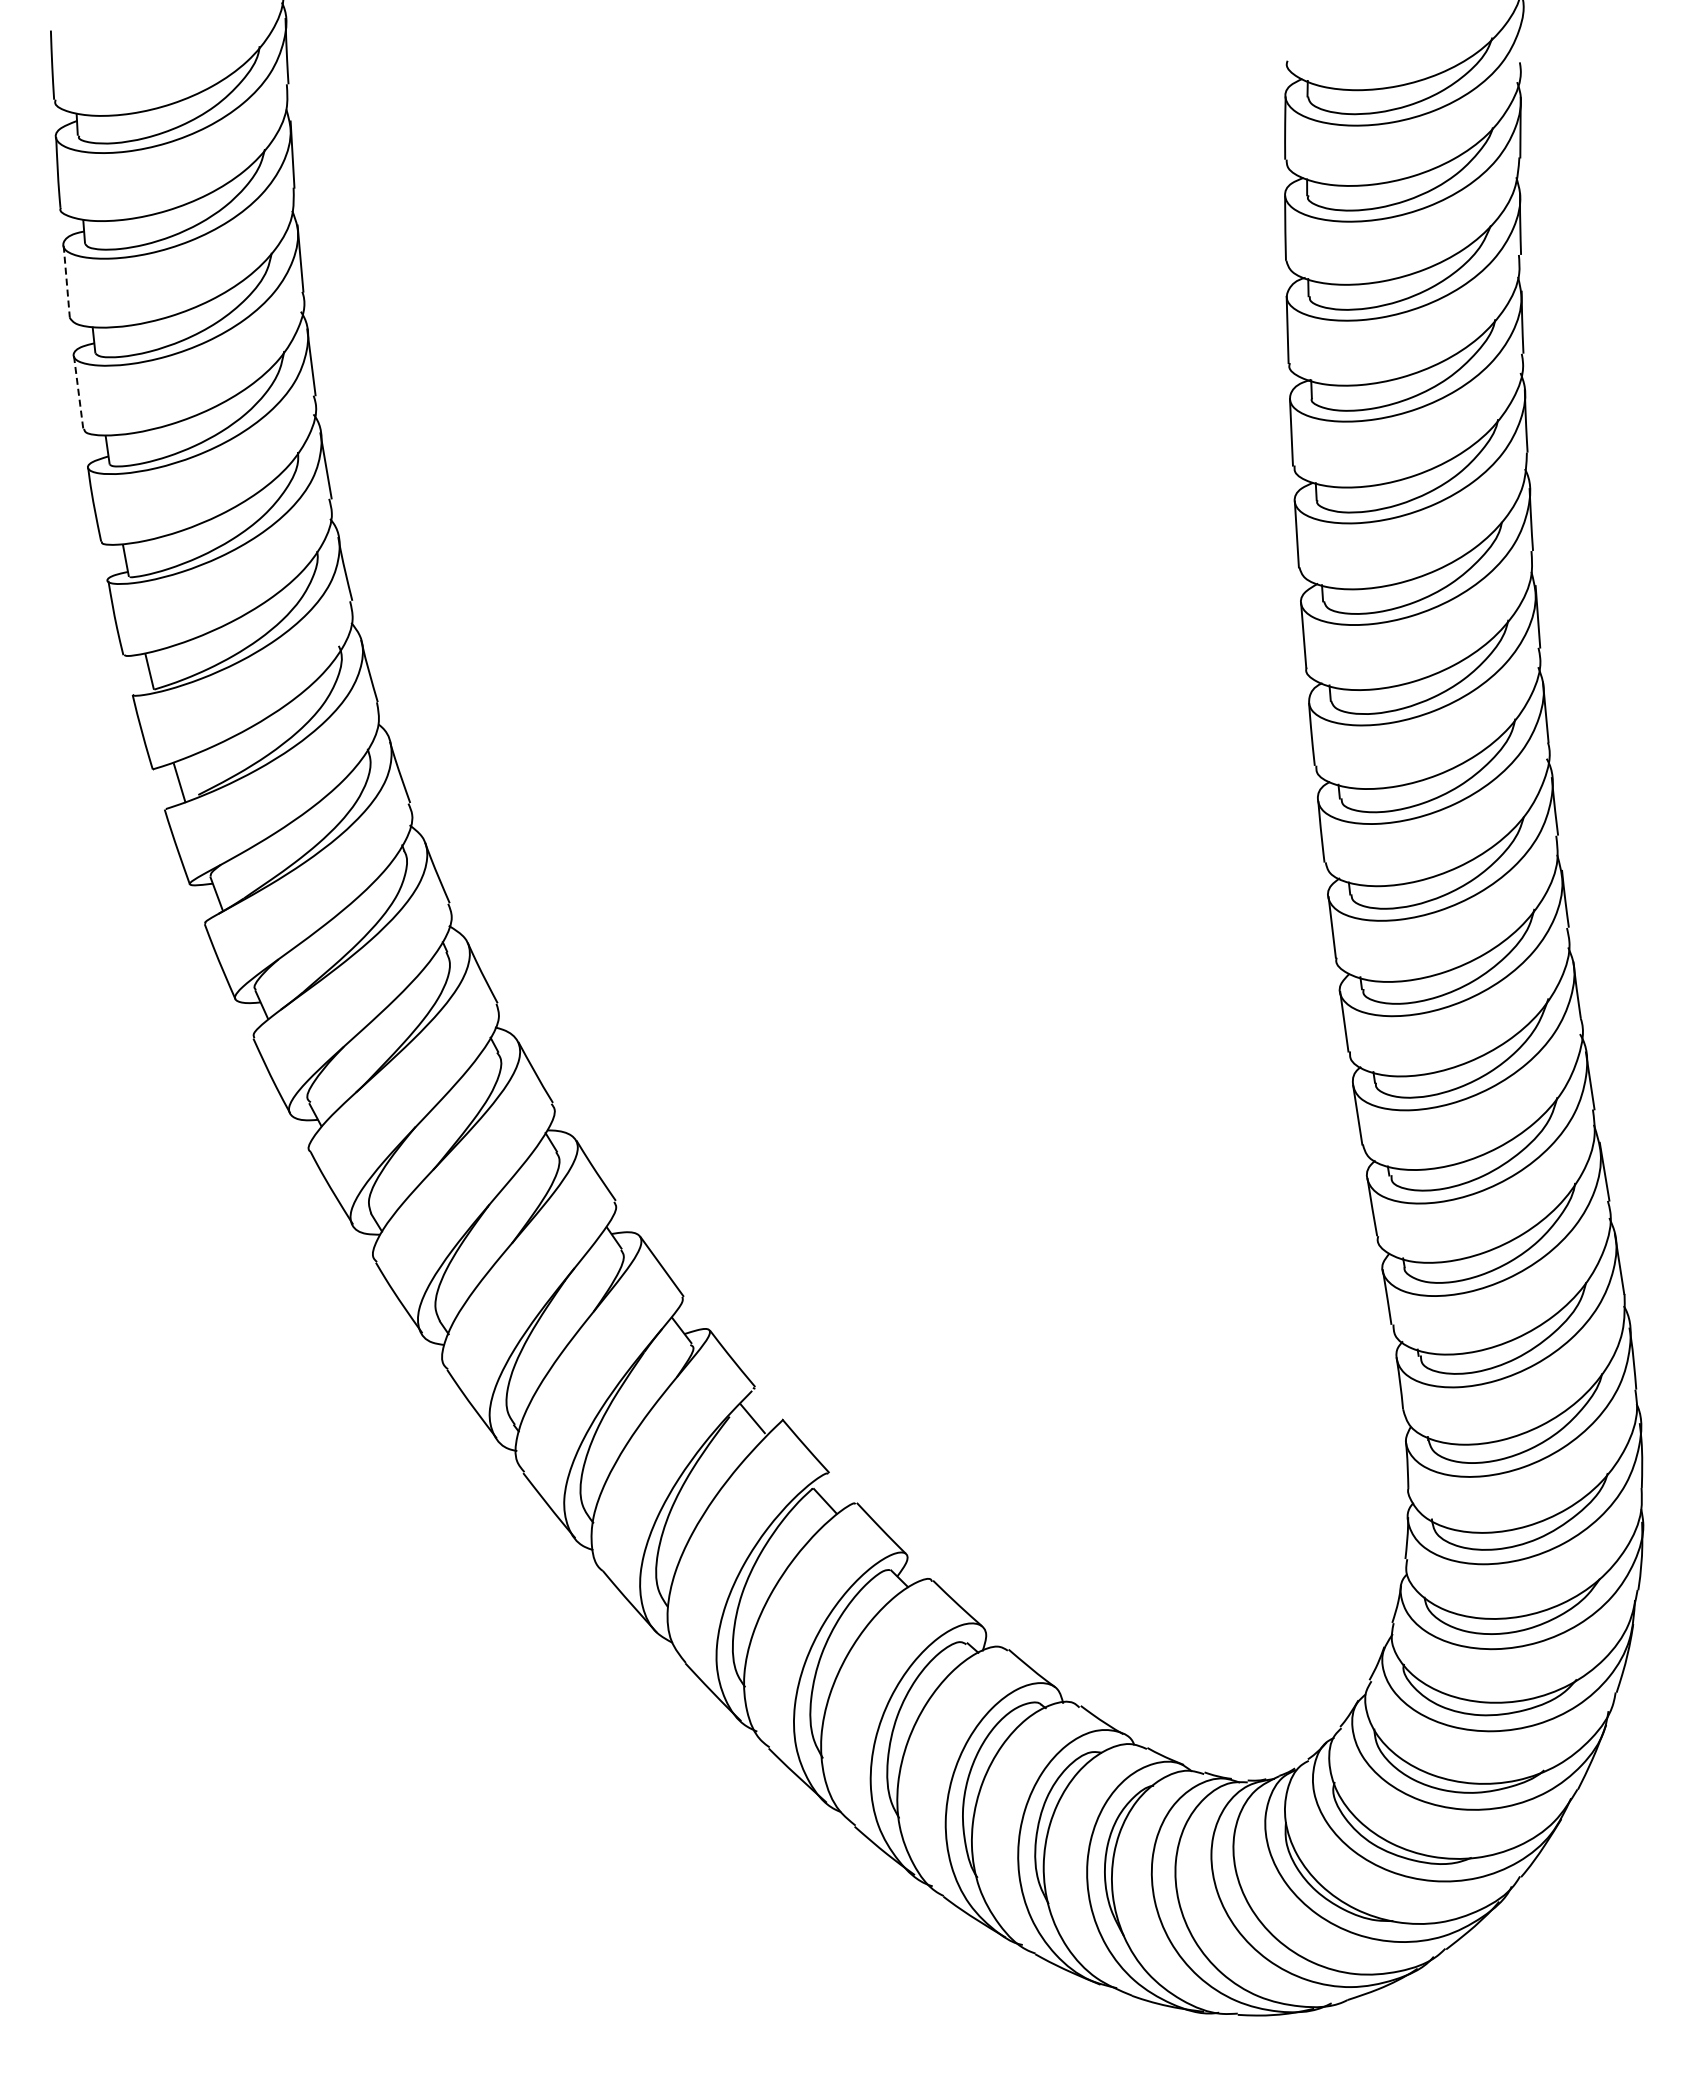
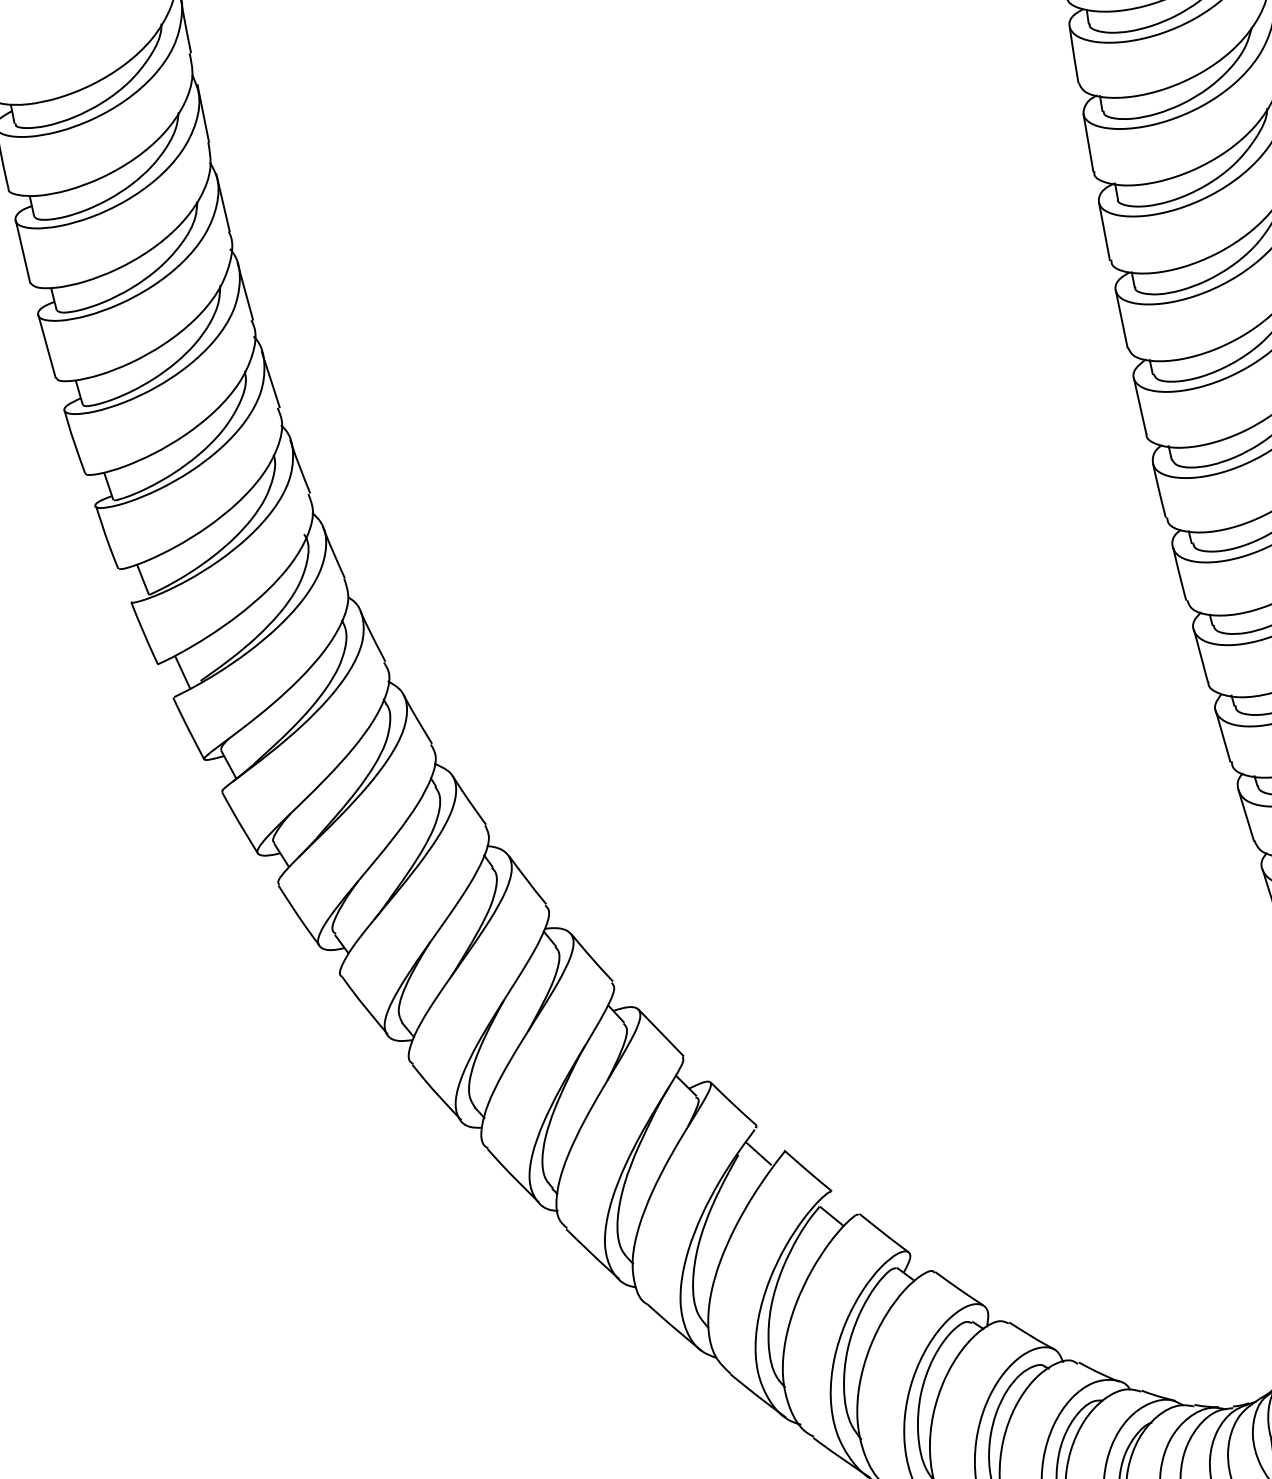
line: (66, 282) -> (22, 252), dashed -> solid
line: (78, 392) -> (46, 346), dashed -> solid

